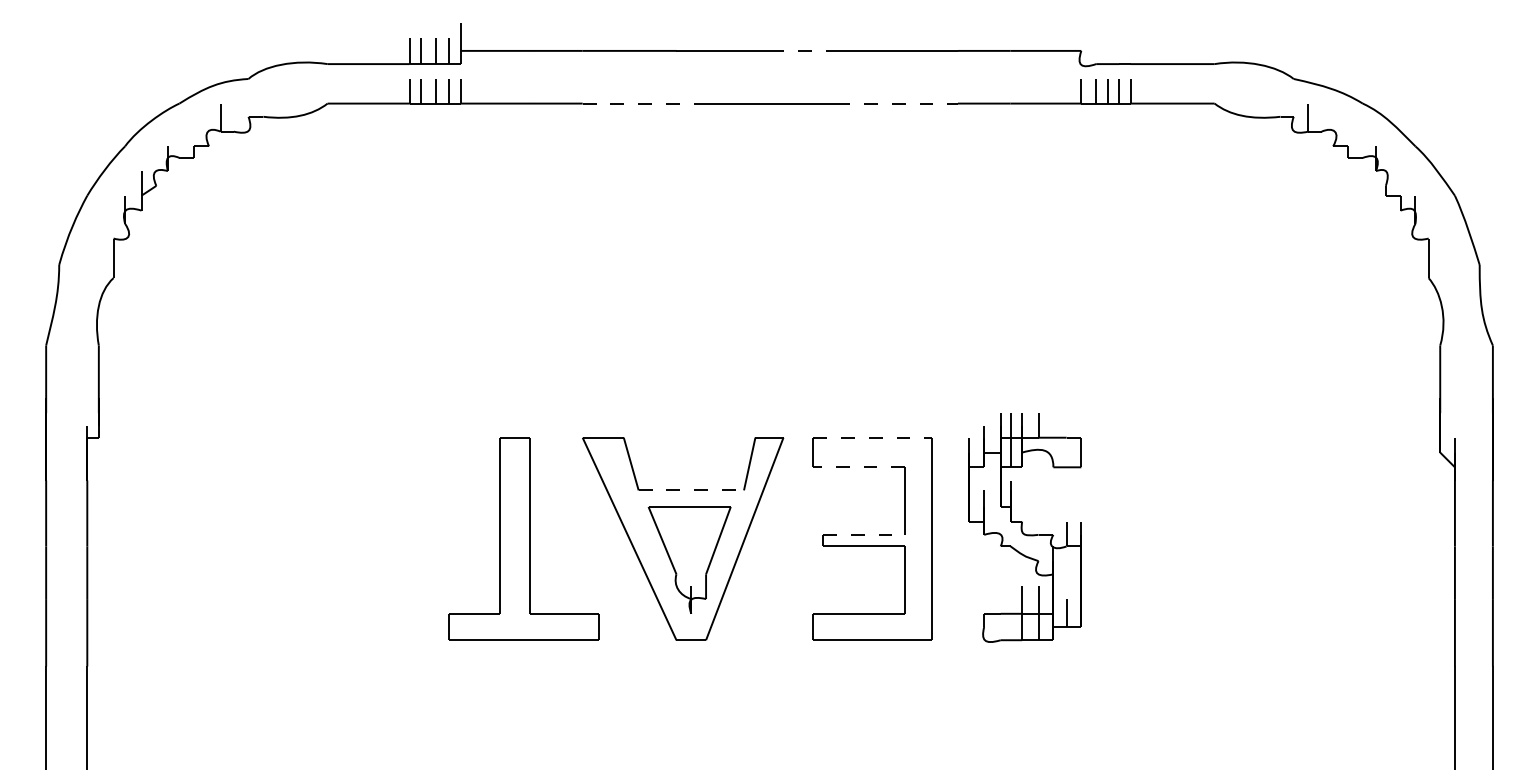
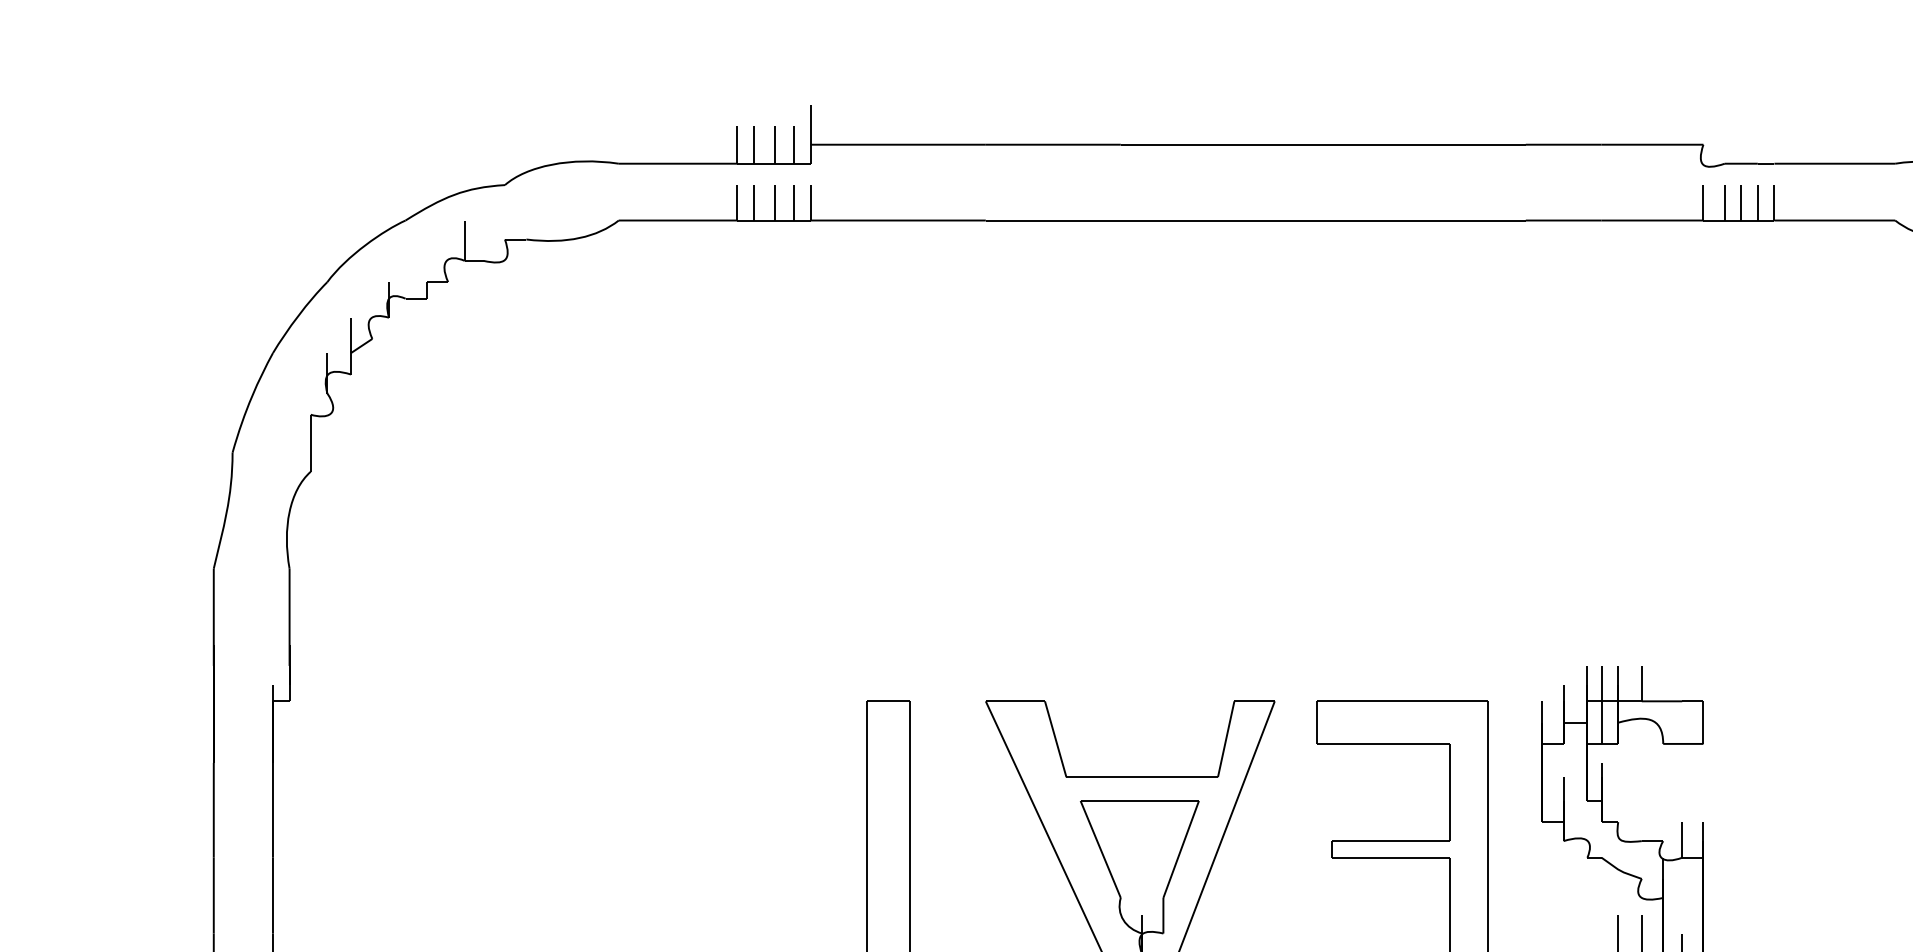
line: (803, 50) -> (1303, 144), dashed -> solid
line: (644, 103) -> (1074, 220), dashed -> solid
line: (897, 103) -> (1438, 220), dashed -> solid
line: (872, 437) -> (1402, 701), dashed -> solid
line: (858, 467) -> (1382, 744), dashed -> solid
line: (691, 490) -> (1142, 777), dashed -> solid
line: (864, 534) -> (1391, 840), dashed -> solid

